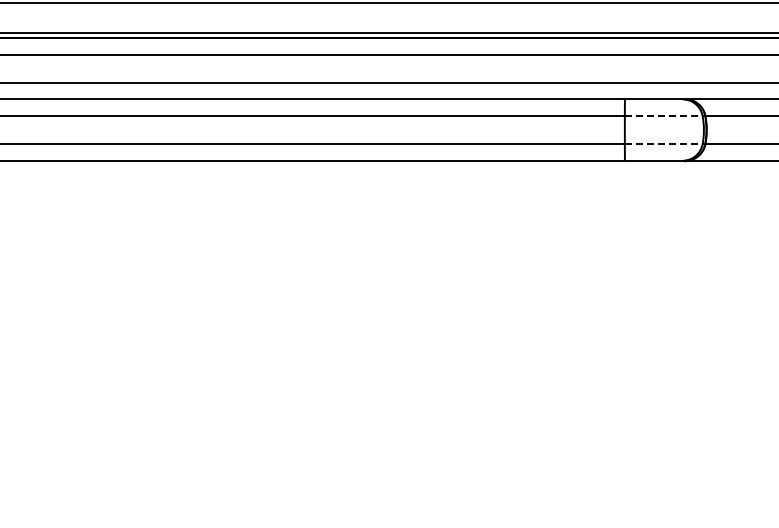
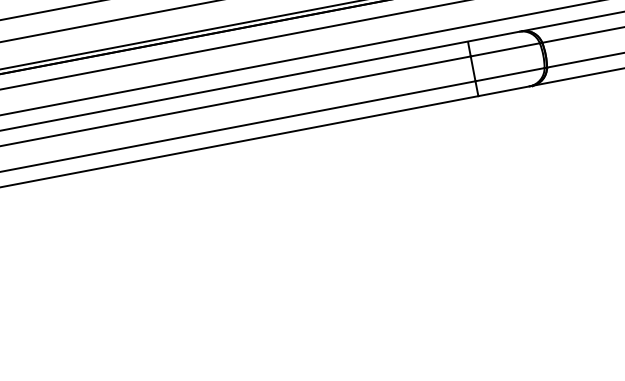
line: (664, 116) -> (506, 50), dashed -> solid
line: (664, 144) -> (510, 74), dashed -> solid

